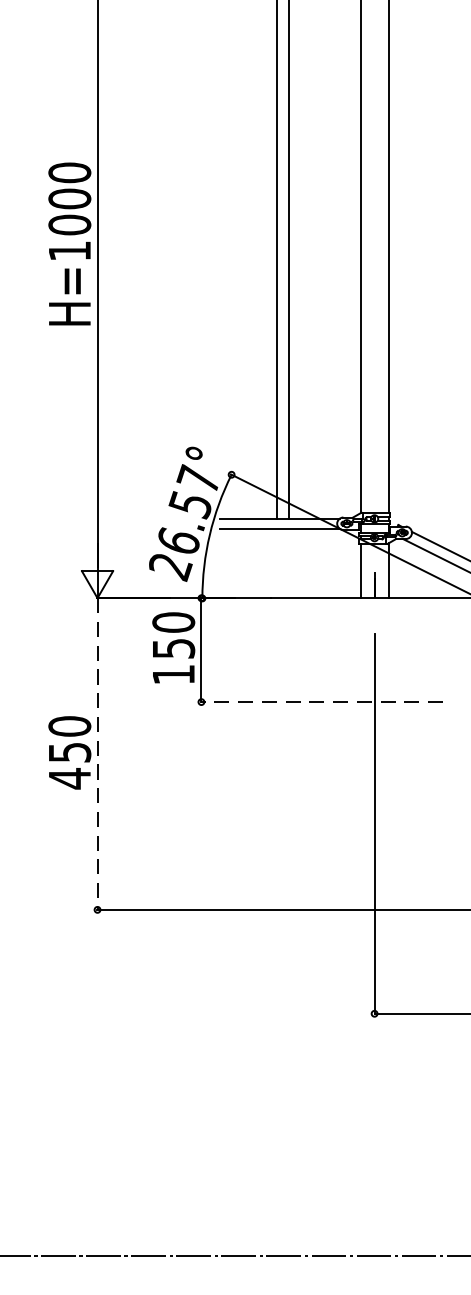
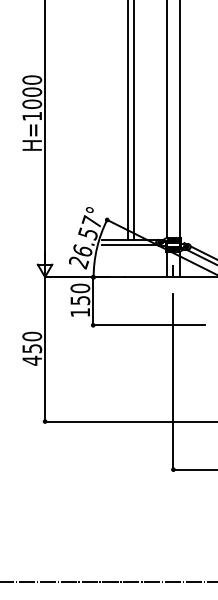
line: (320, 702) -> (148, 325), dashed -> solid
line: (98, 754) -> (45, 349), dashed -> solid

